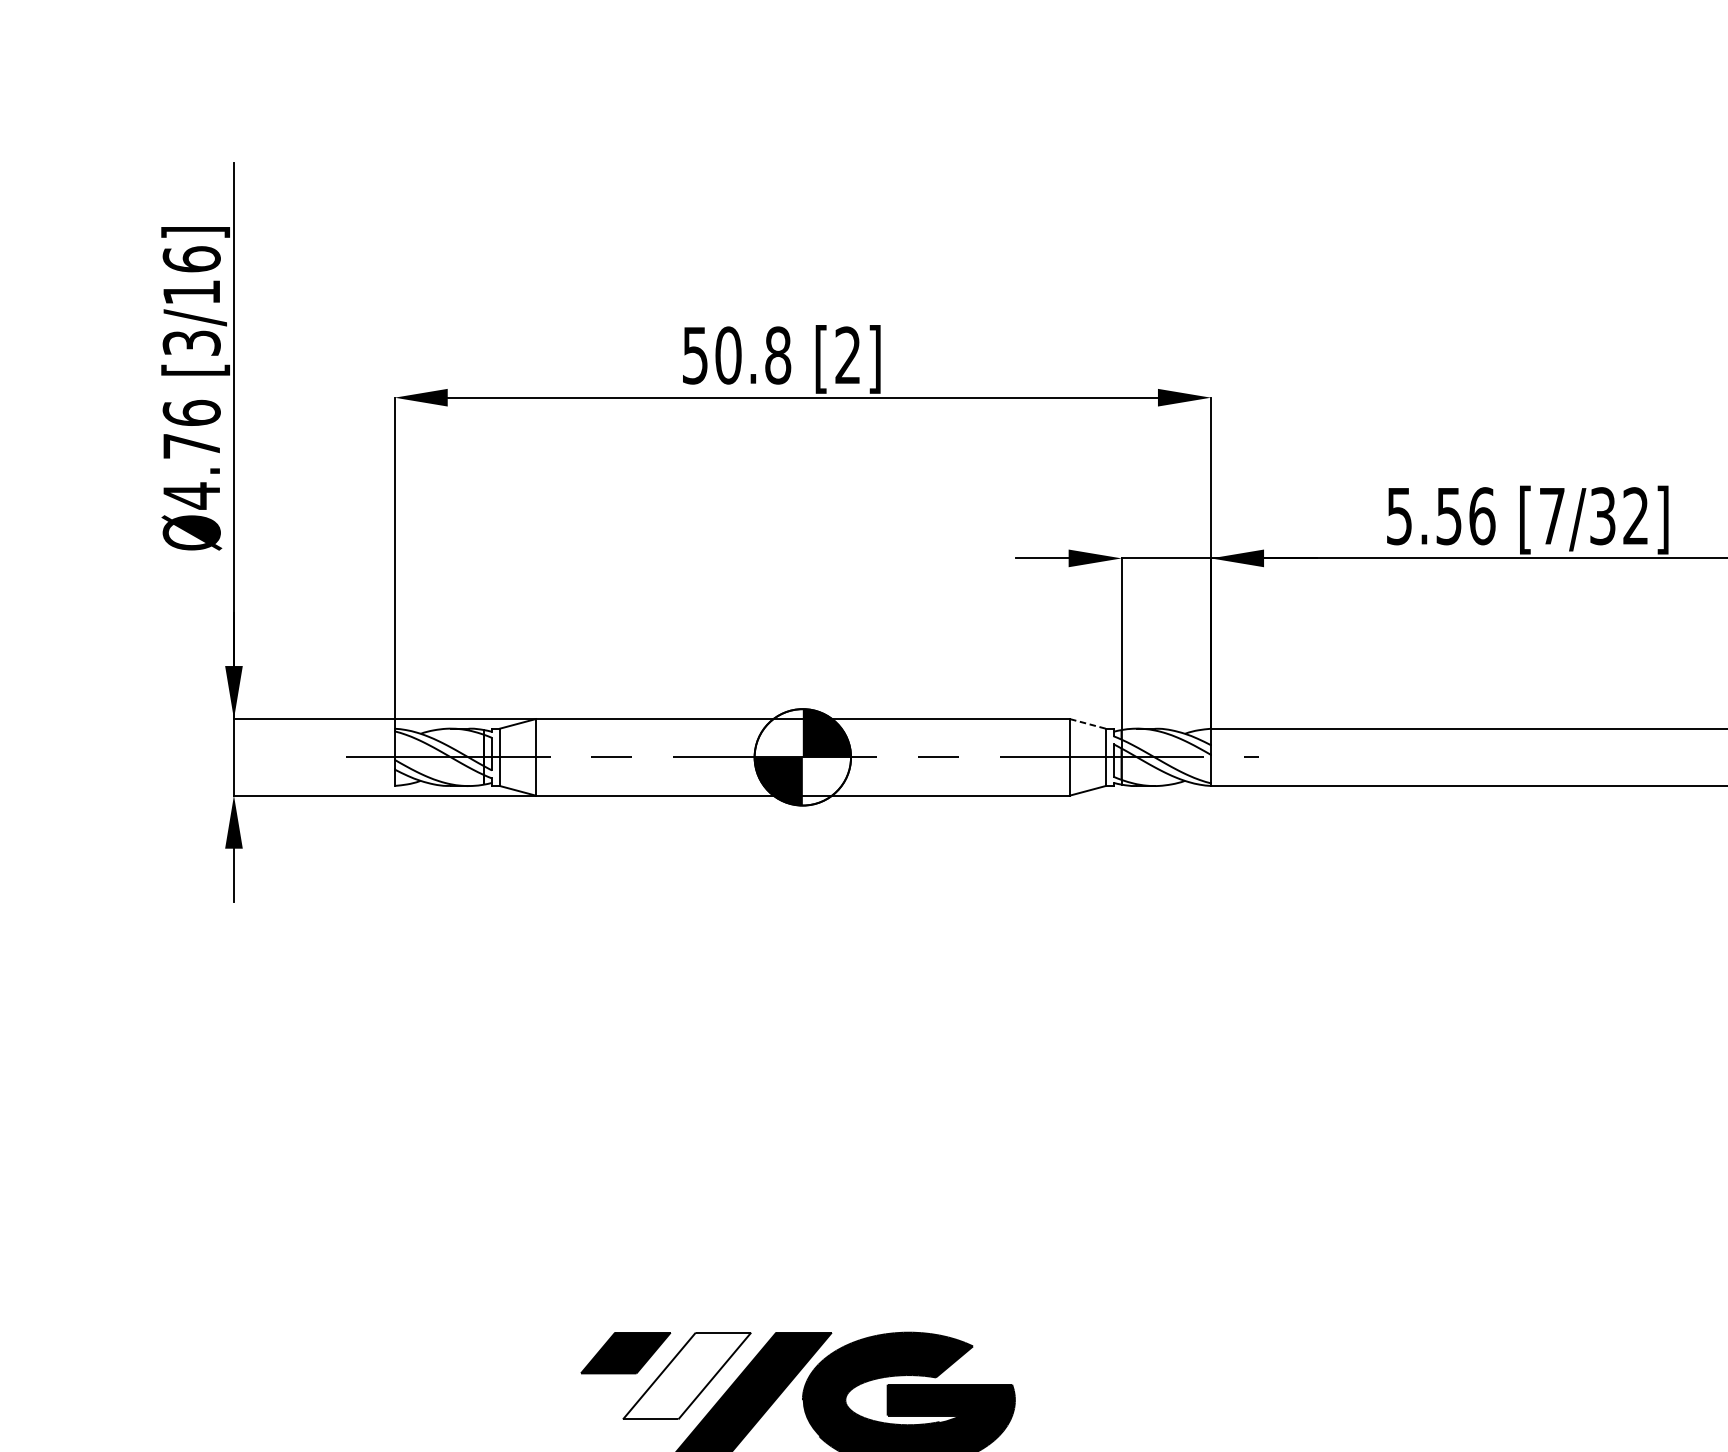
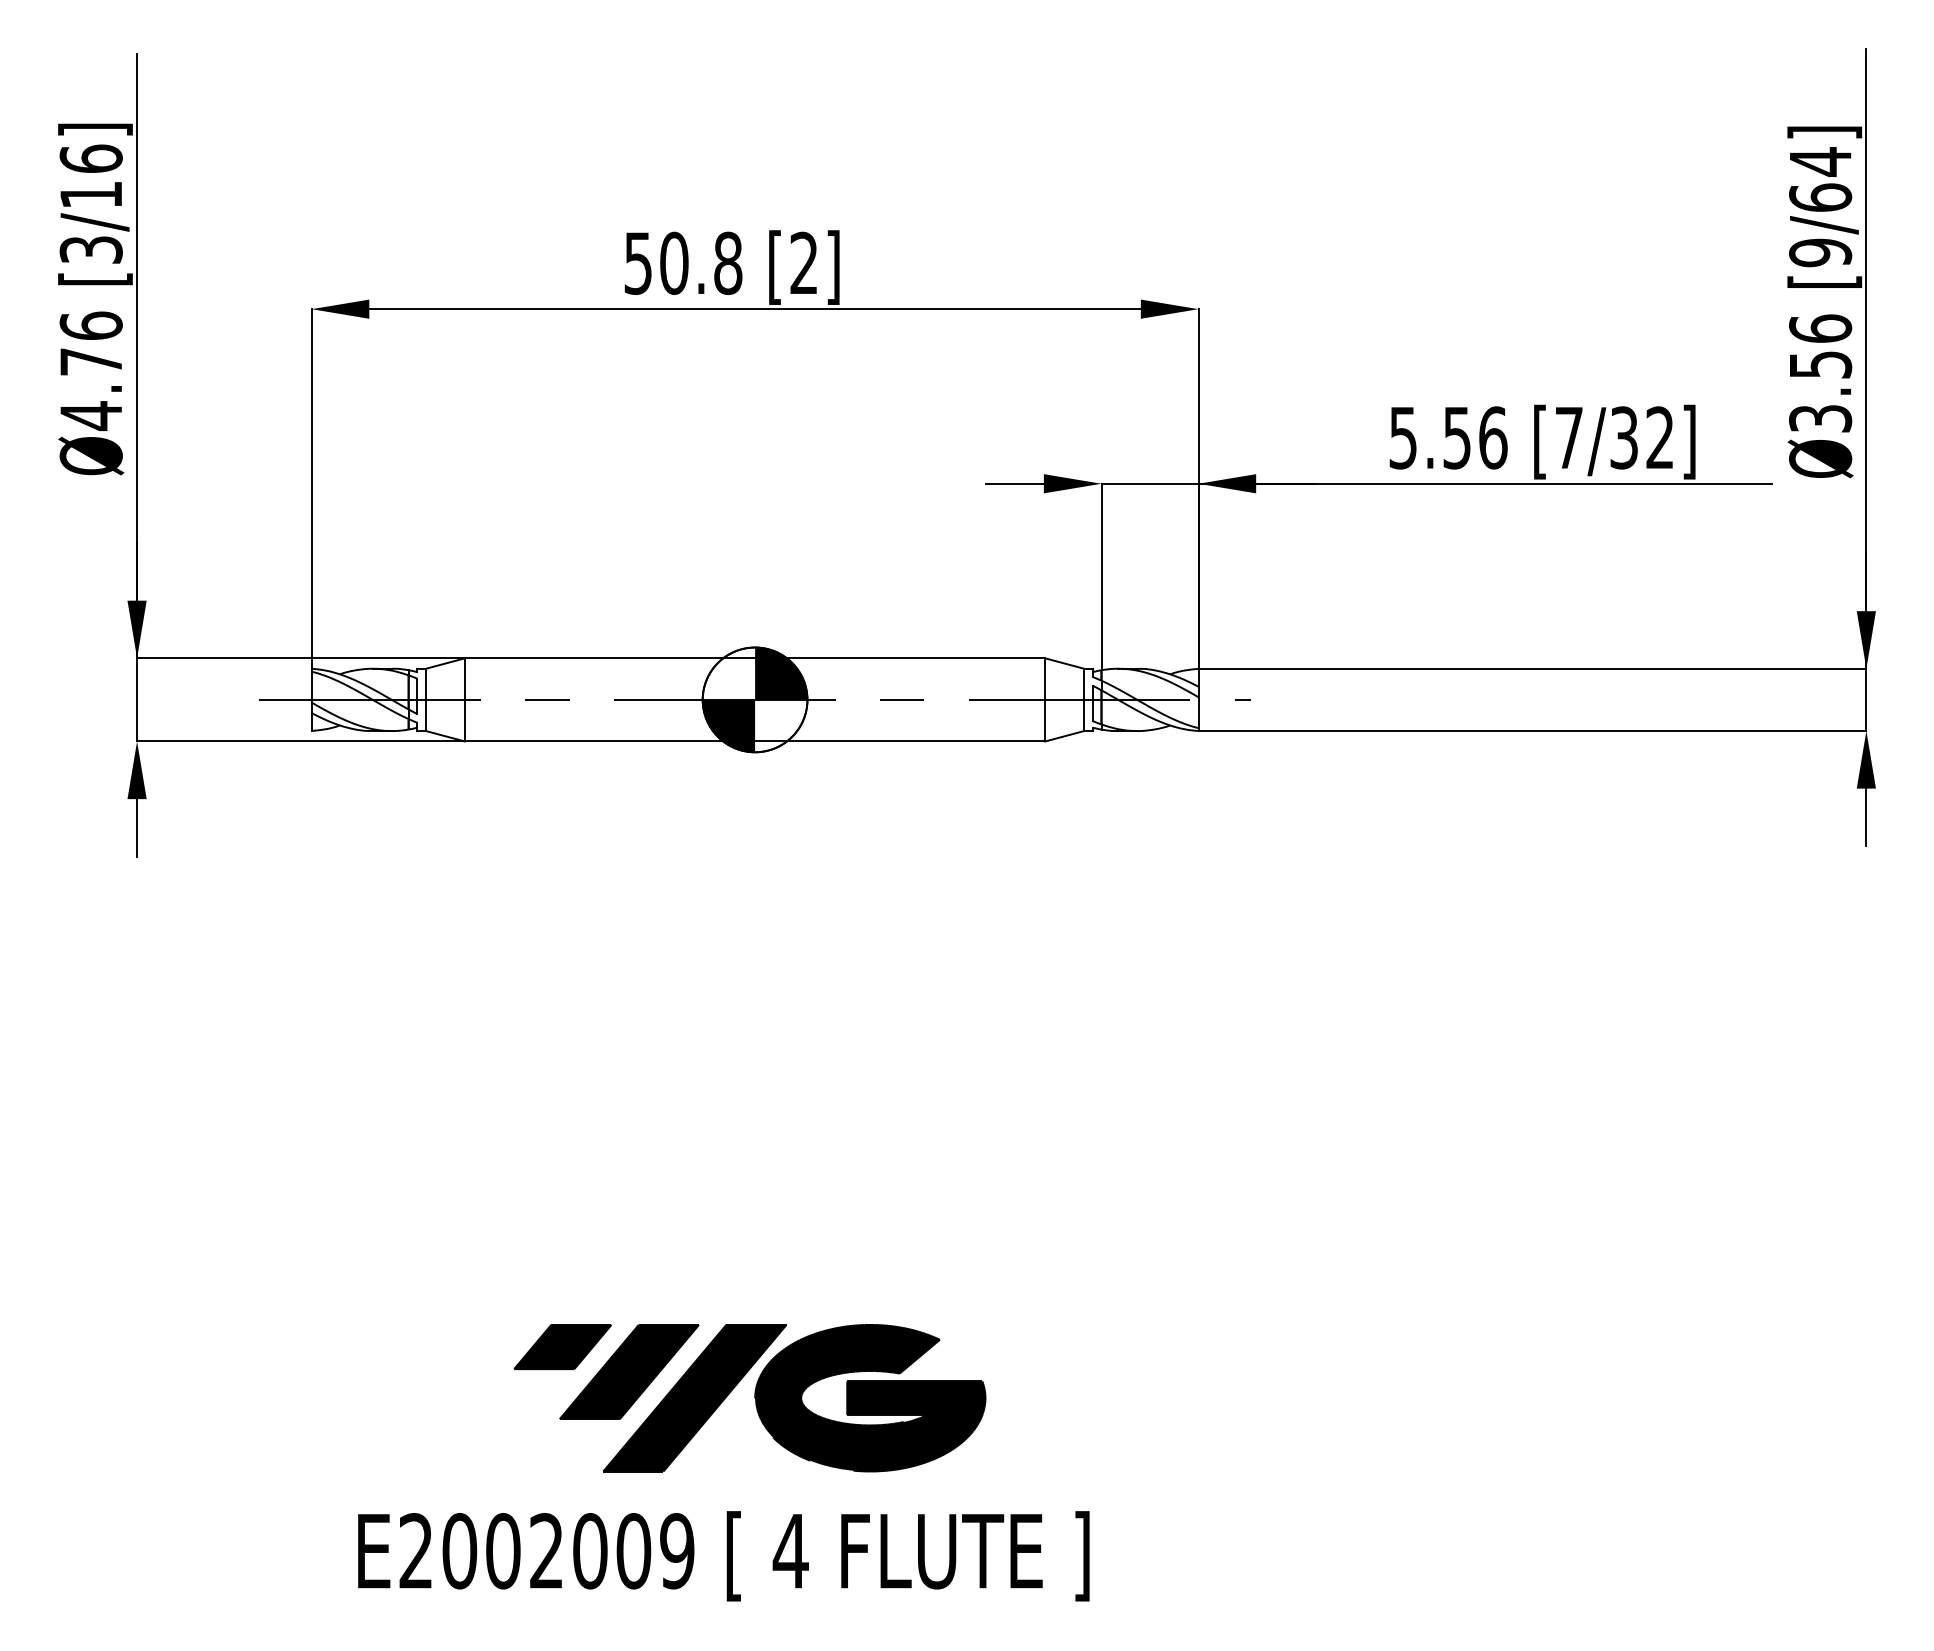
line: (1087, 723) -> (1064, 663), dashed -> solid
fill: (687, 1375) -> (629, 1371), added

